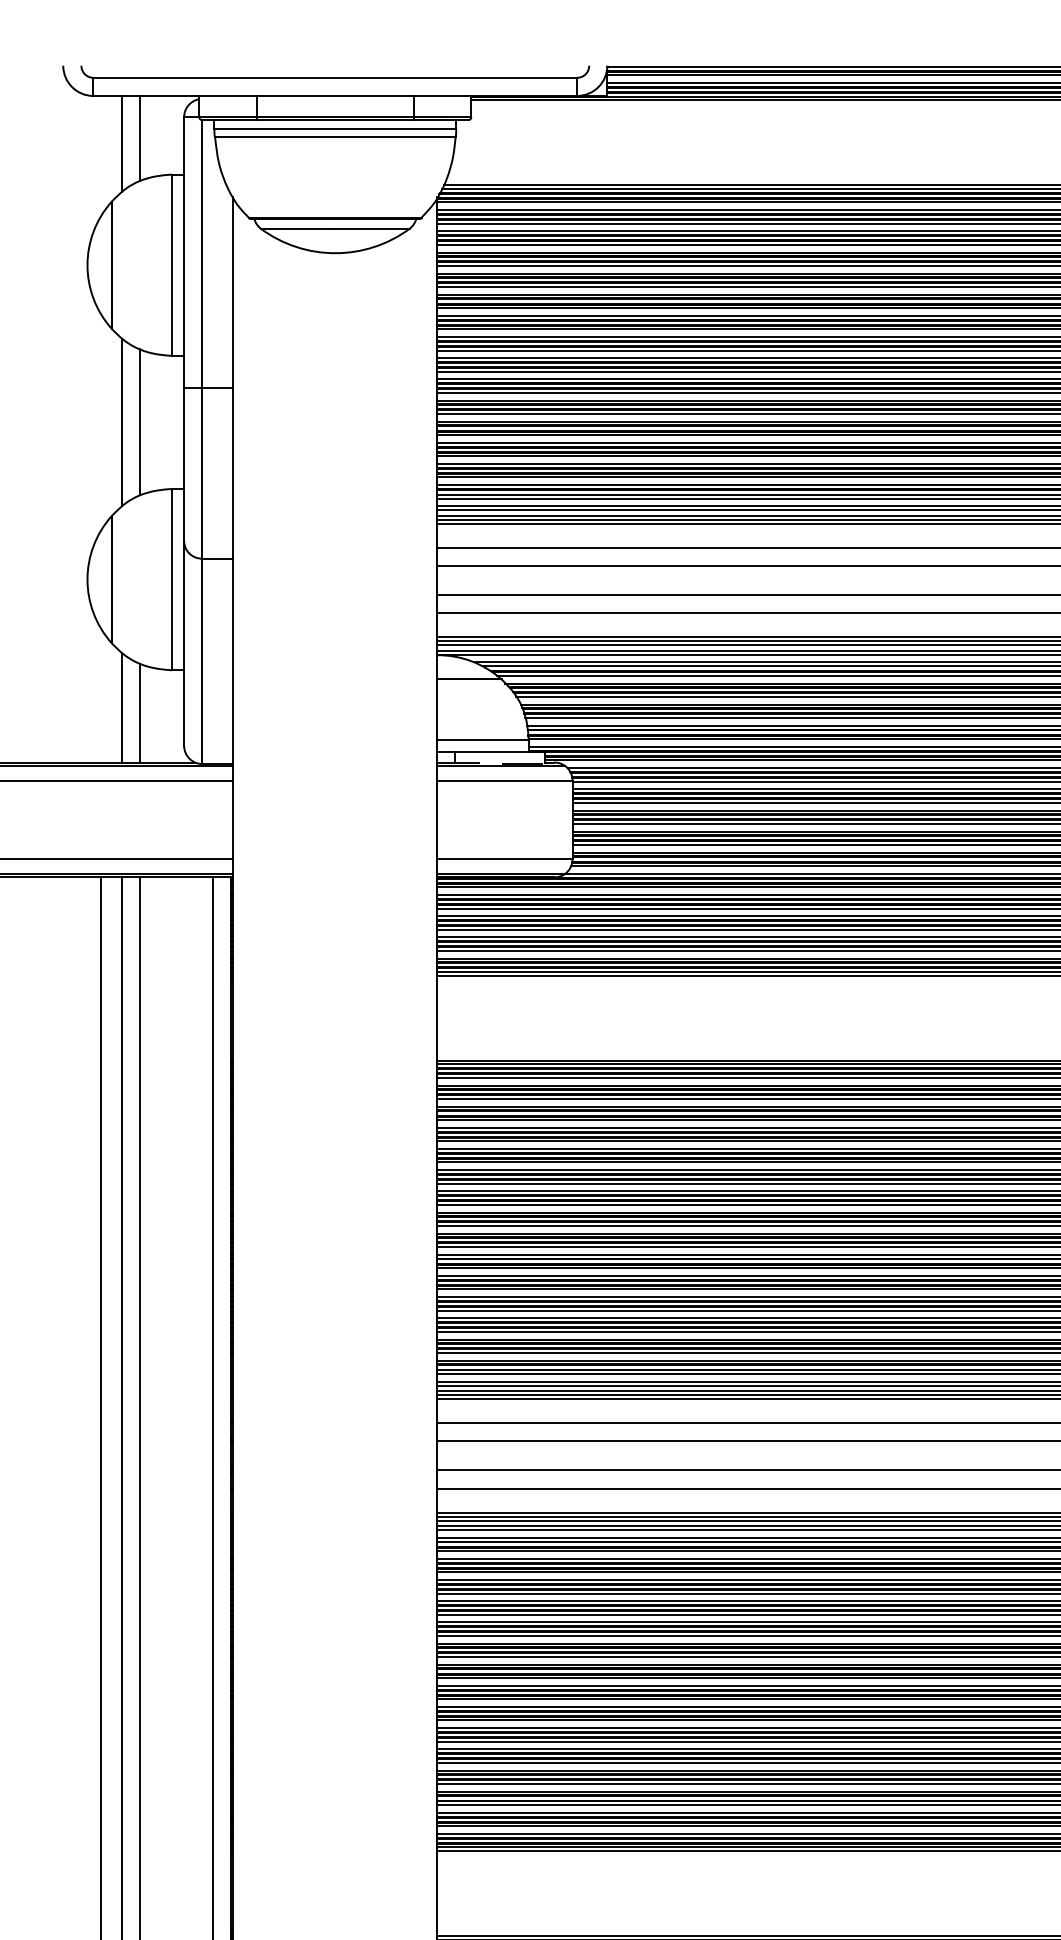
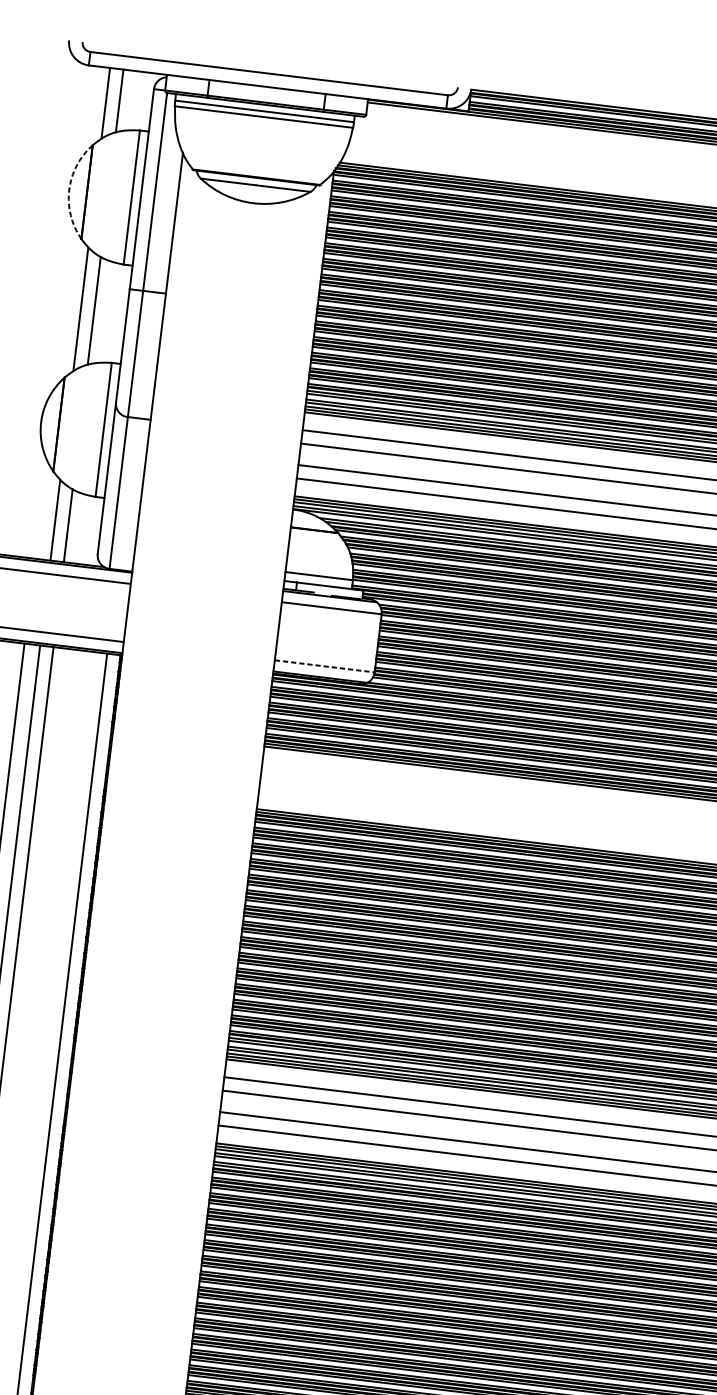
arc: (87, 265) -> (69, 190), solid -> dashed
line: (505, 859) -> (325, 666), solid -> dashed

